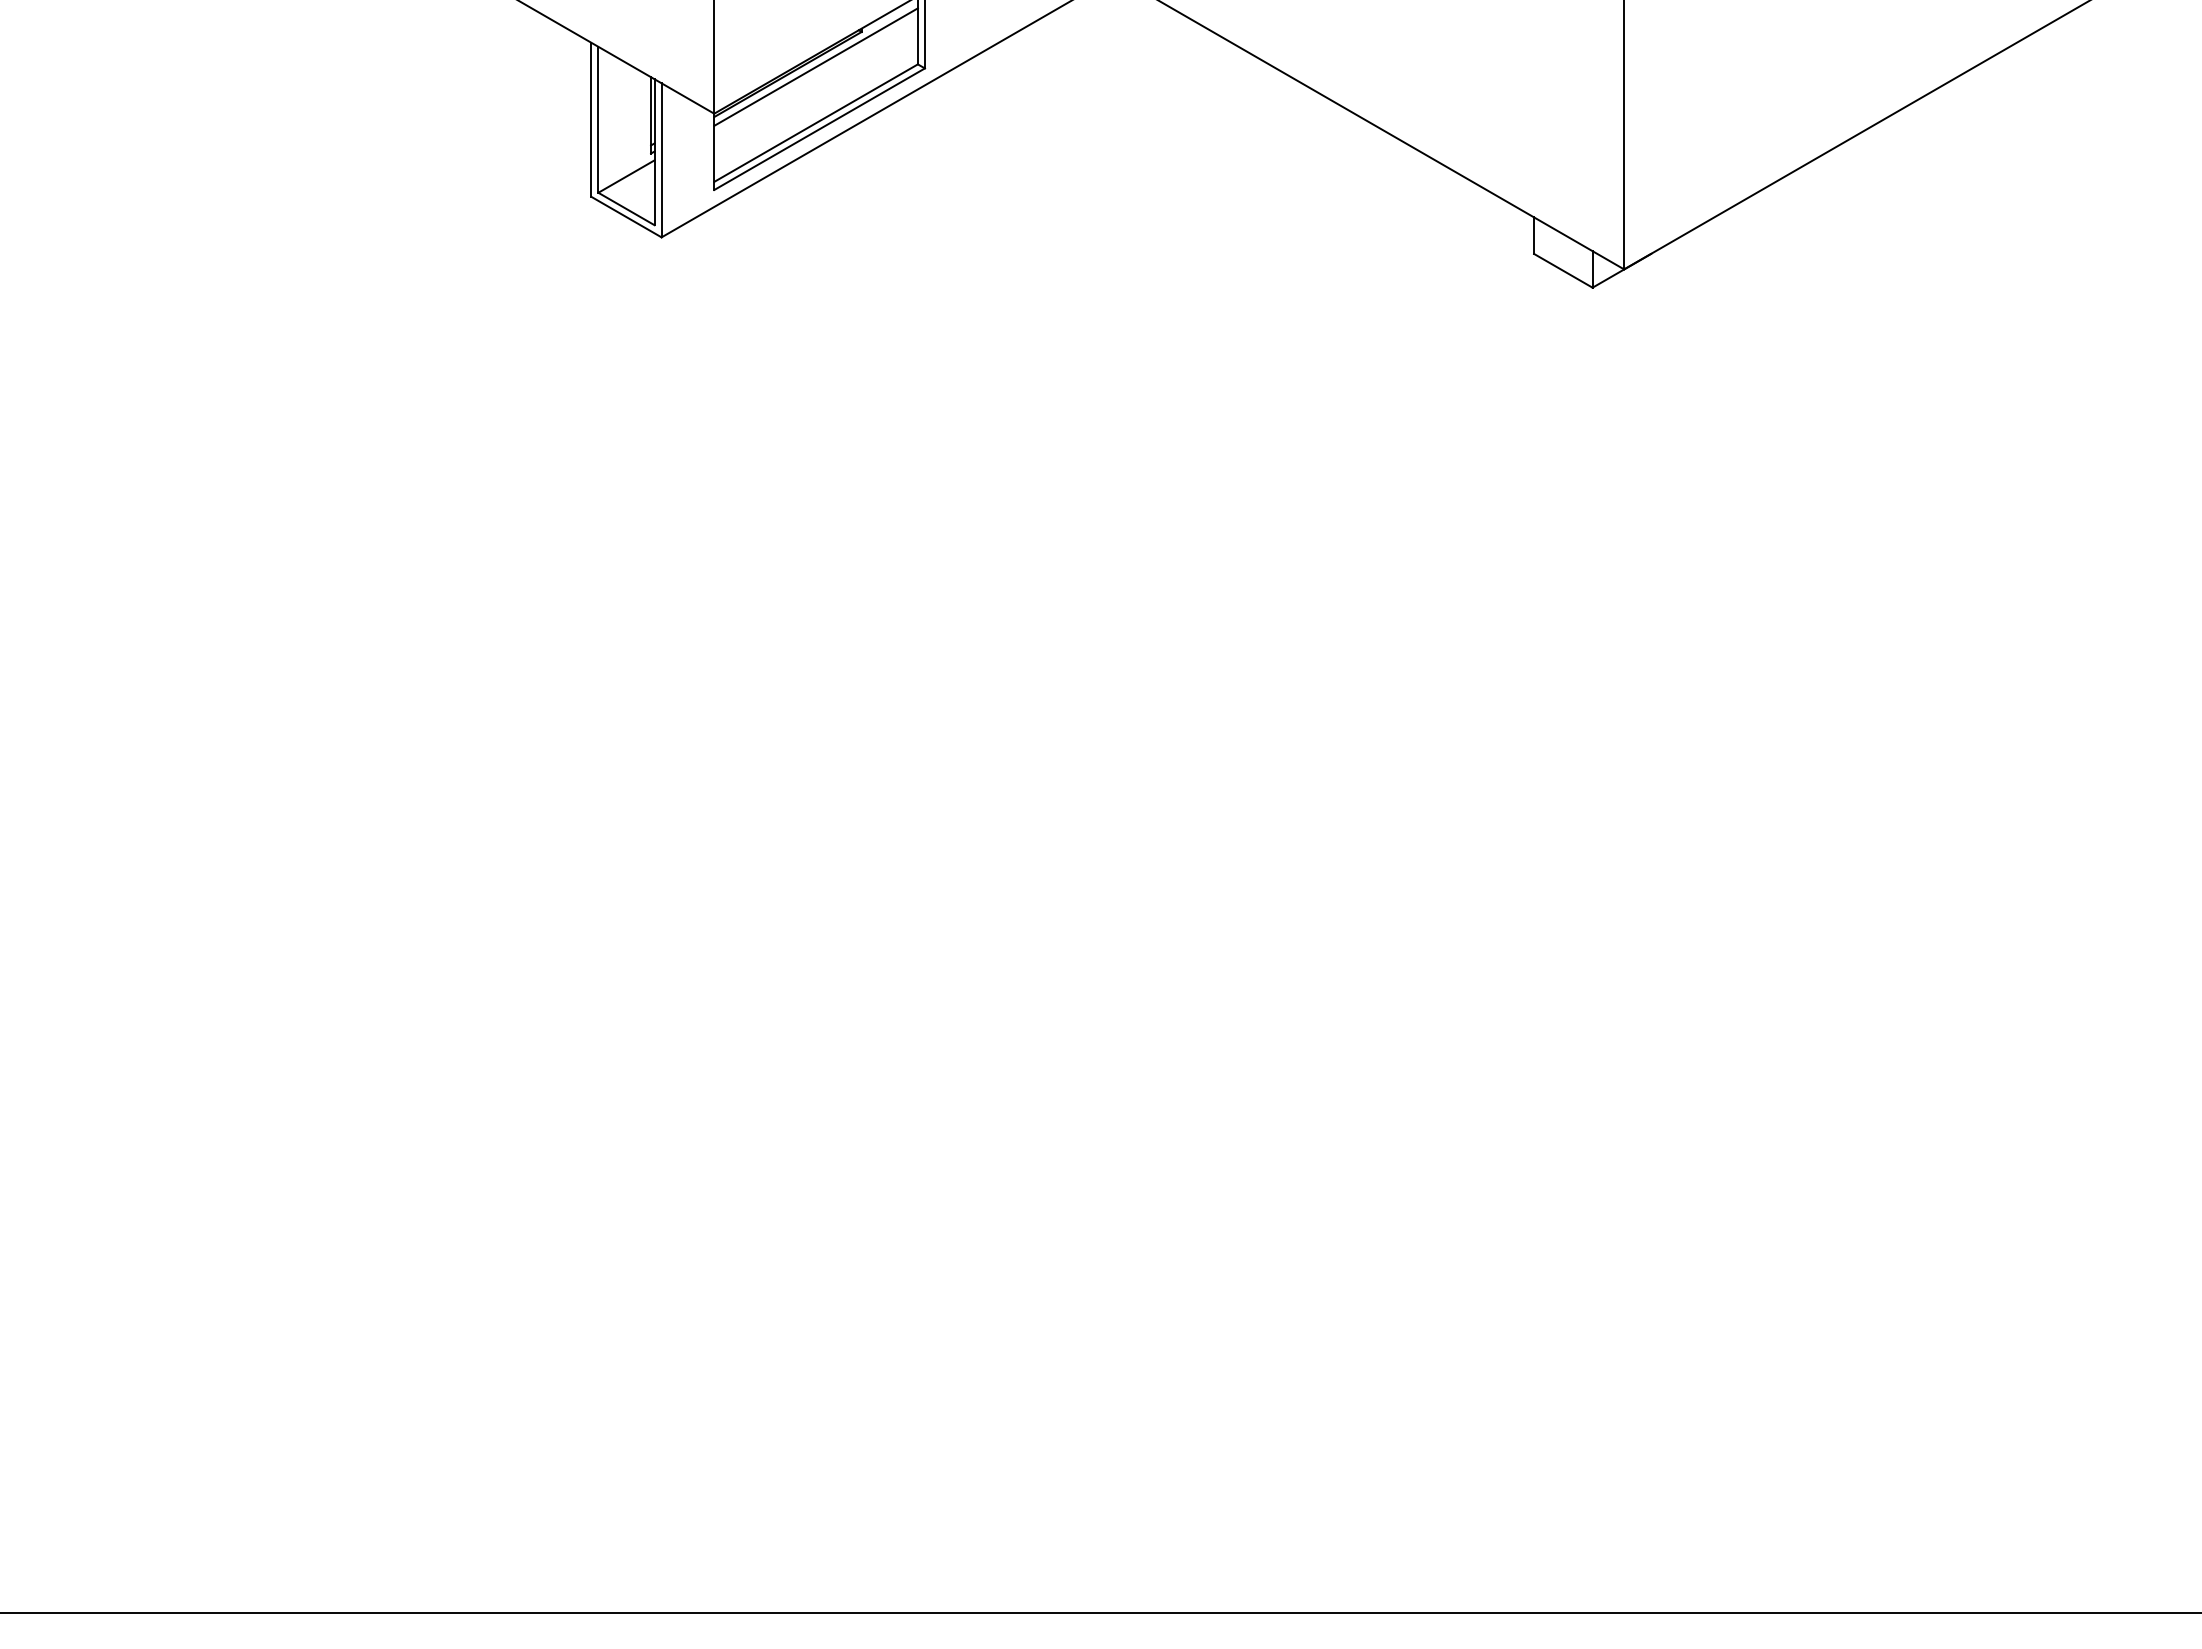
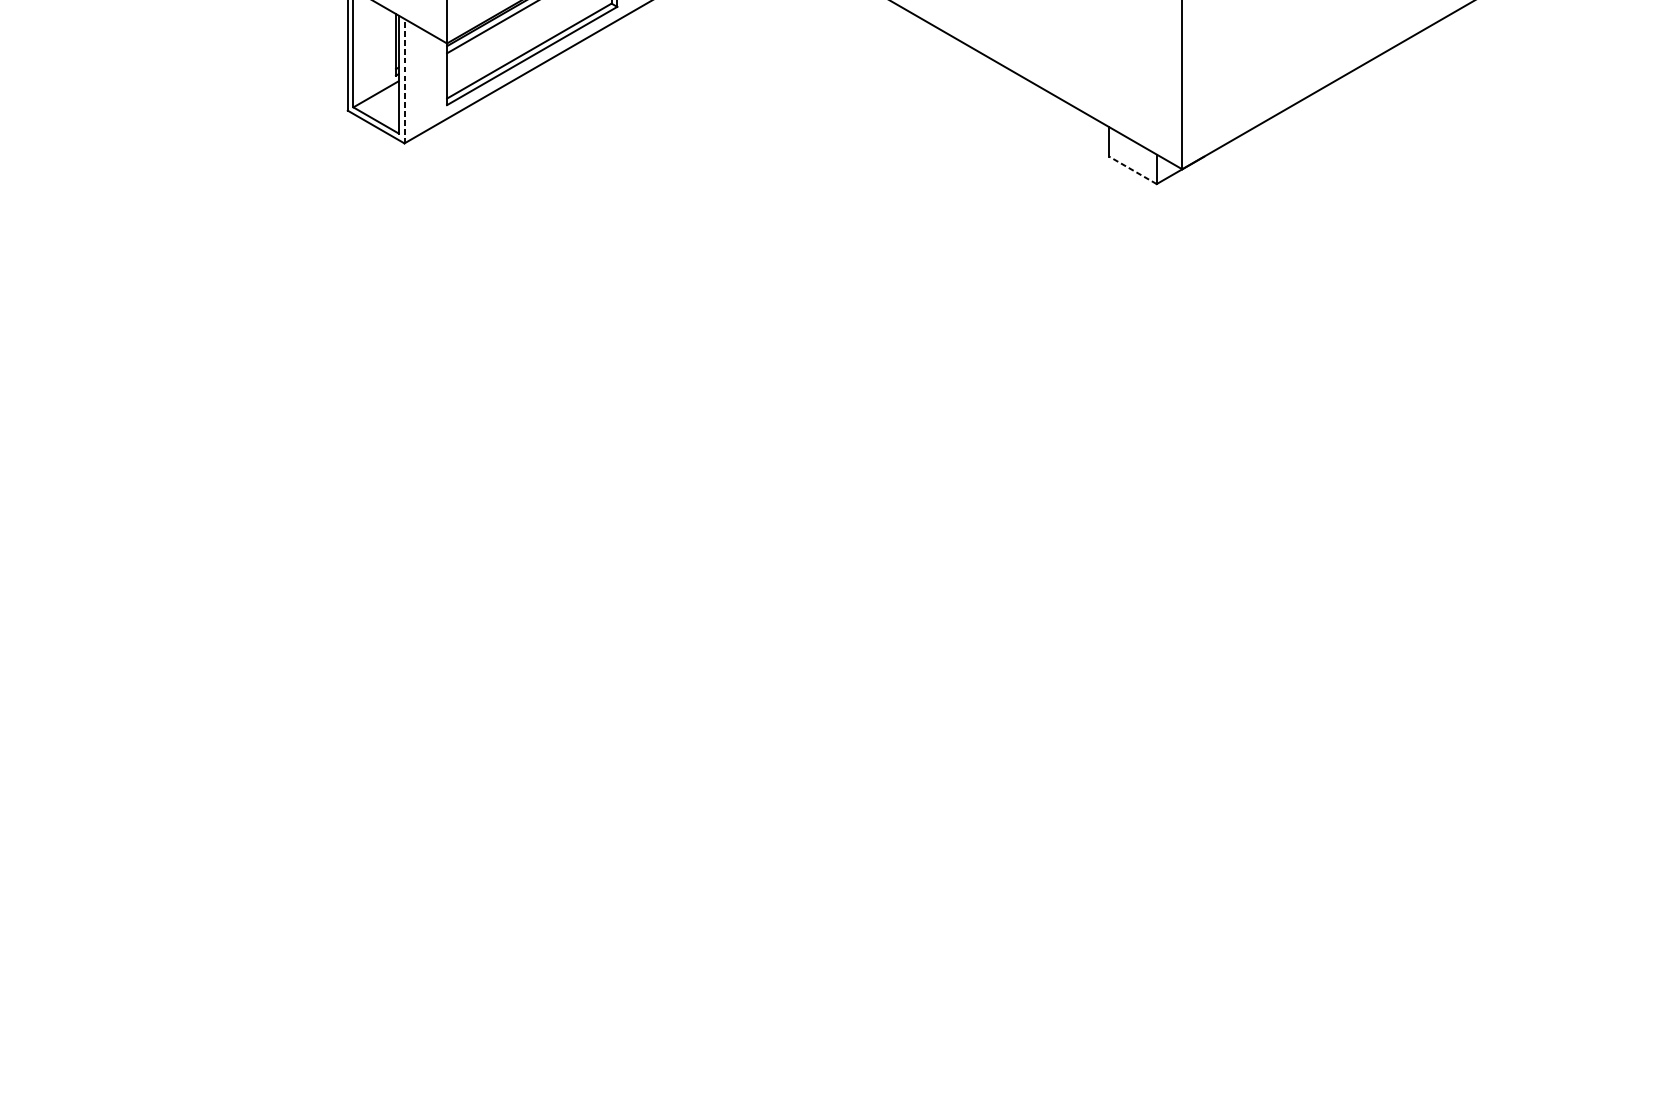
line: (661, 159) -> (404, 80), solid -> dashed
line: (1563, 270) -> (1133, 170), solid -> dashed

